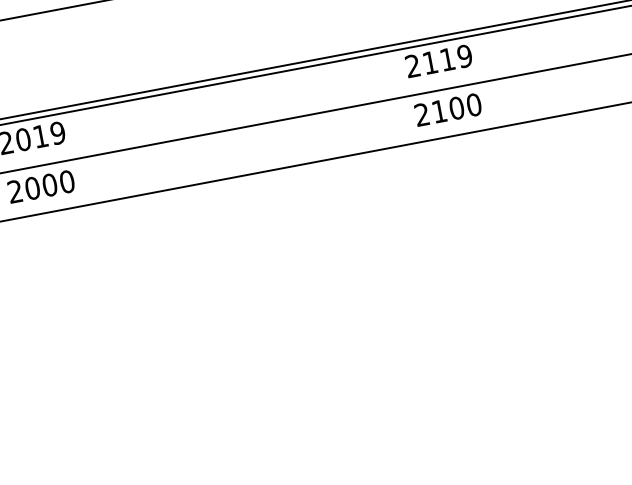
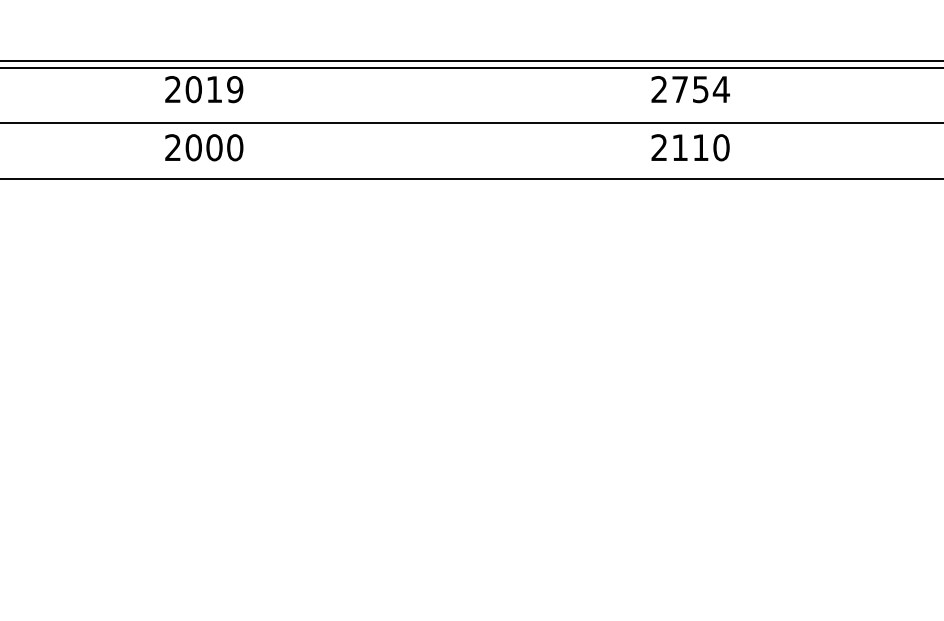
text: (448, 59) -> (701, 89), 2119 -> 2754
text: (456, 108) -> (700, 147), 2100 -> 2110

